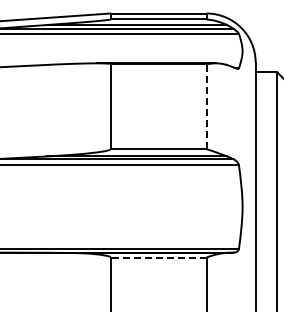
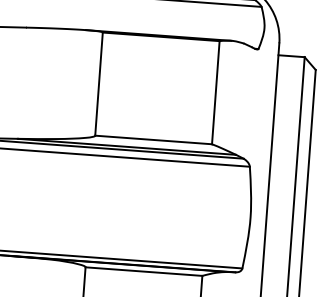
line: (206, 106) -> (215, 92), dashed -> solid
line: (158, 257) -> (143, 271), dashed -> solid

